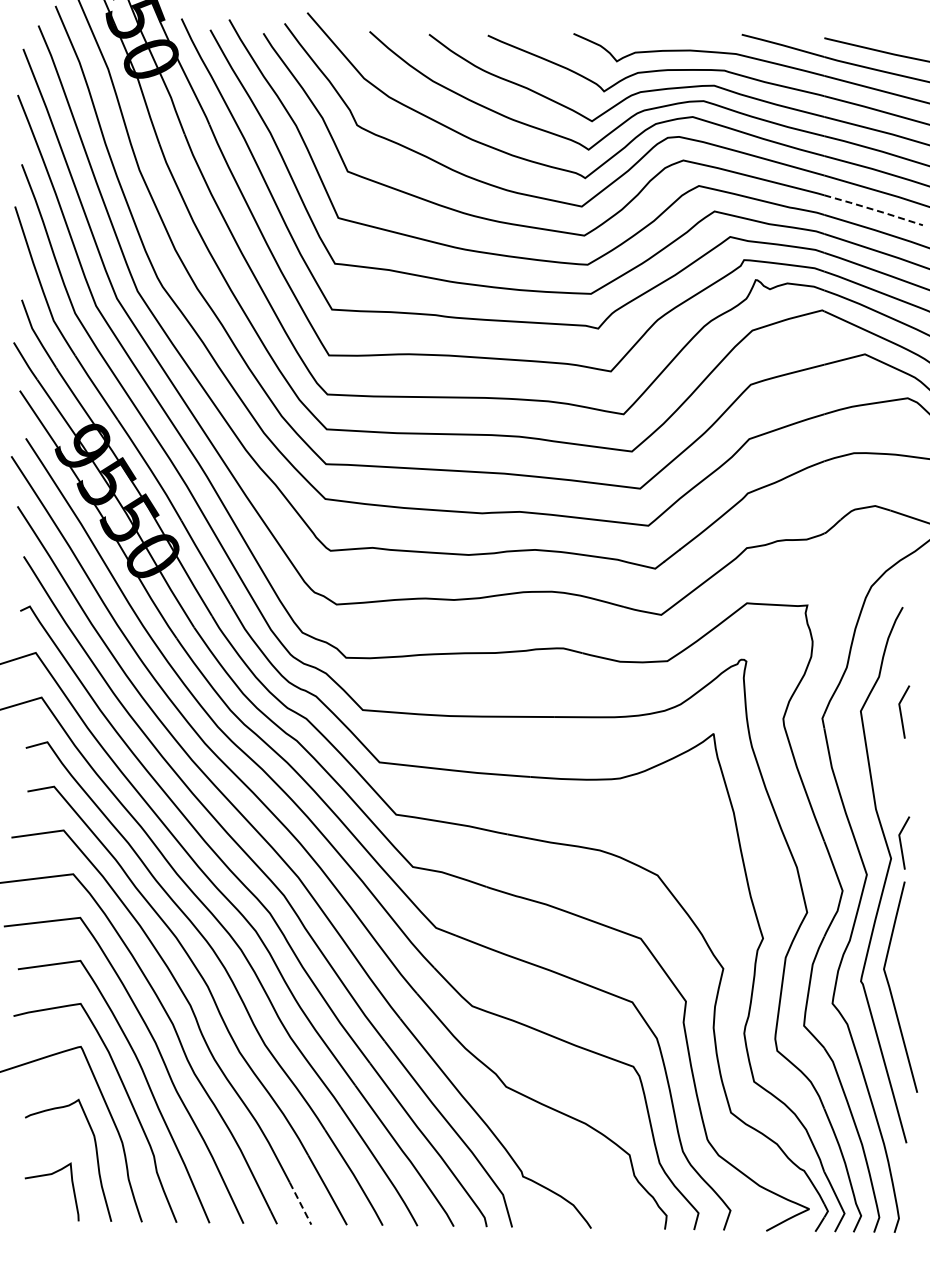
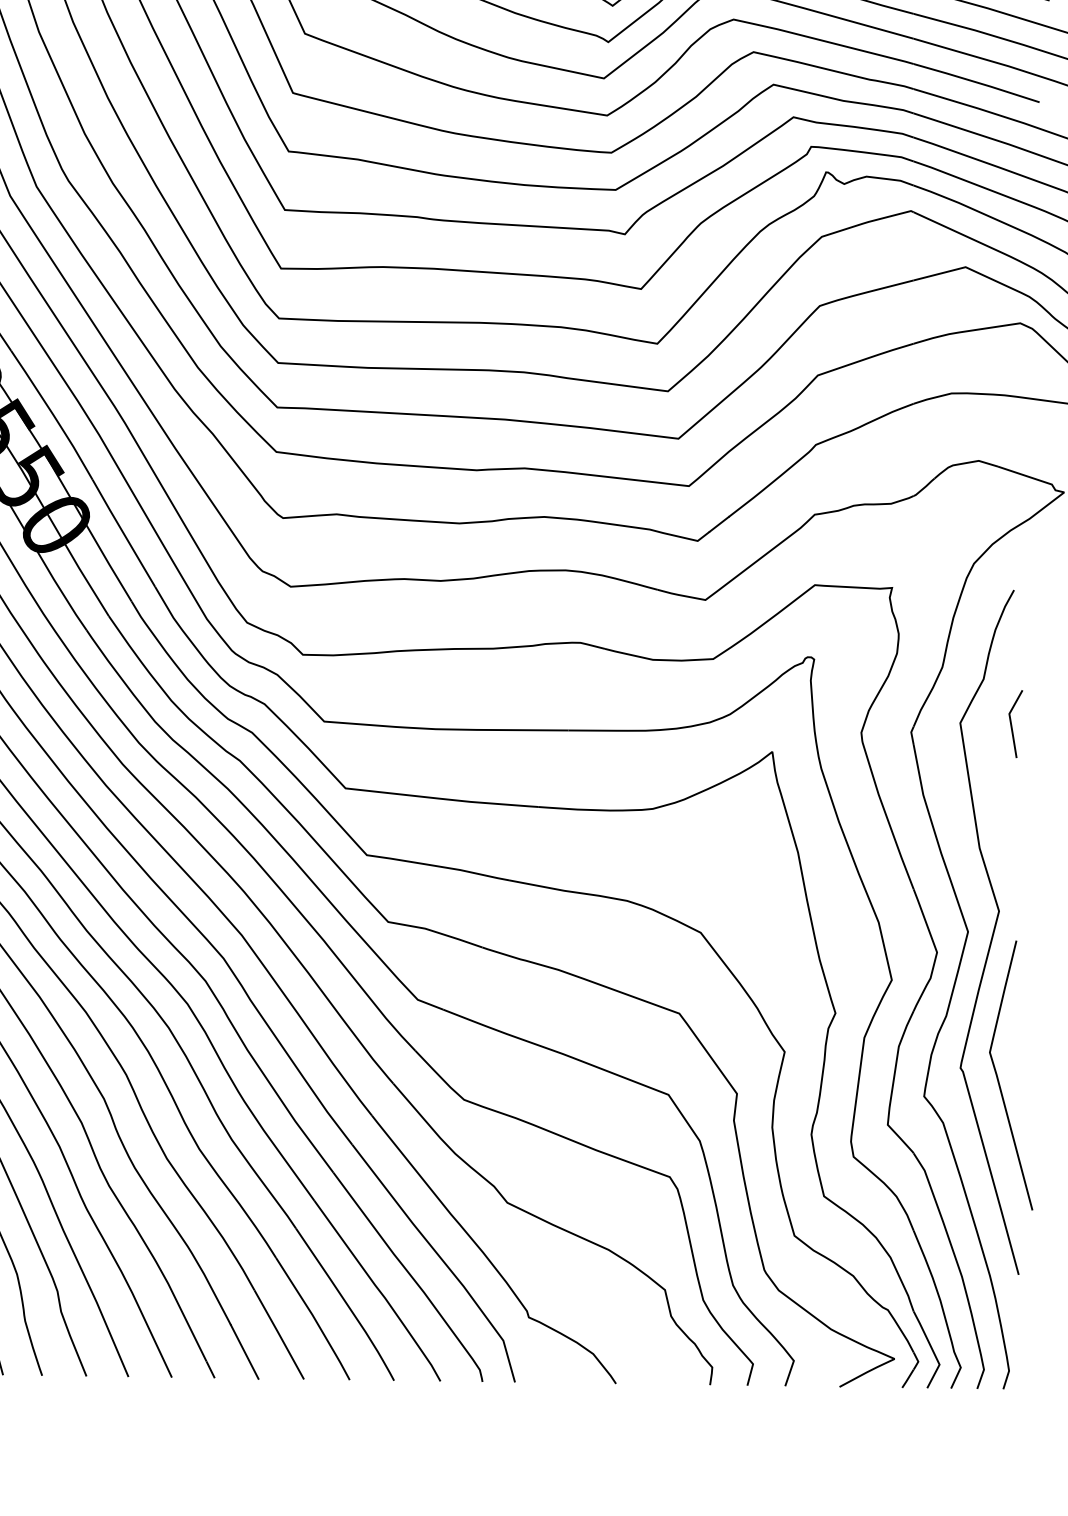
line: (873, 209) -> (976, 82), dashed -> solid
line: (901, 842) -> (1012, 890), removed
line: (300, 1203) -> (244, 1351), dashed -> solid

